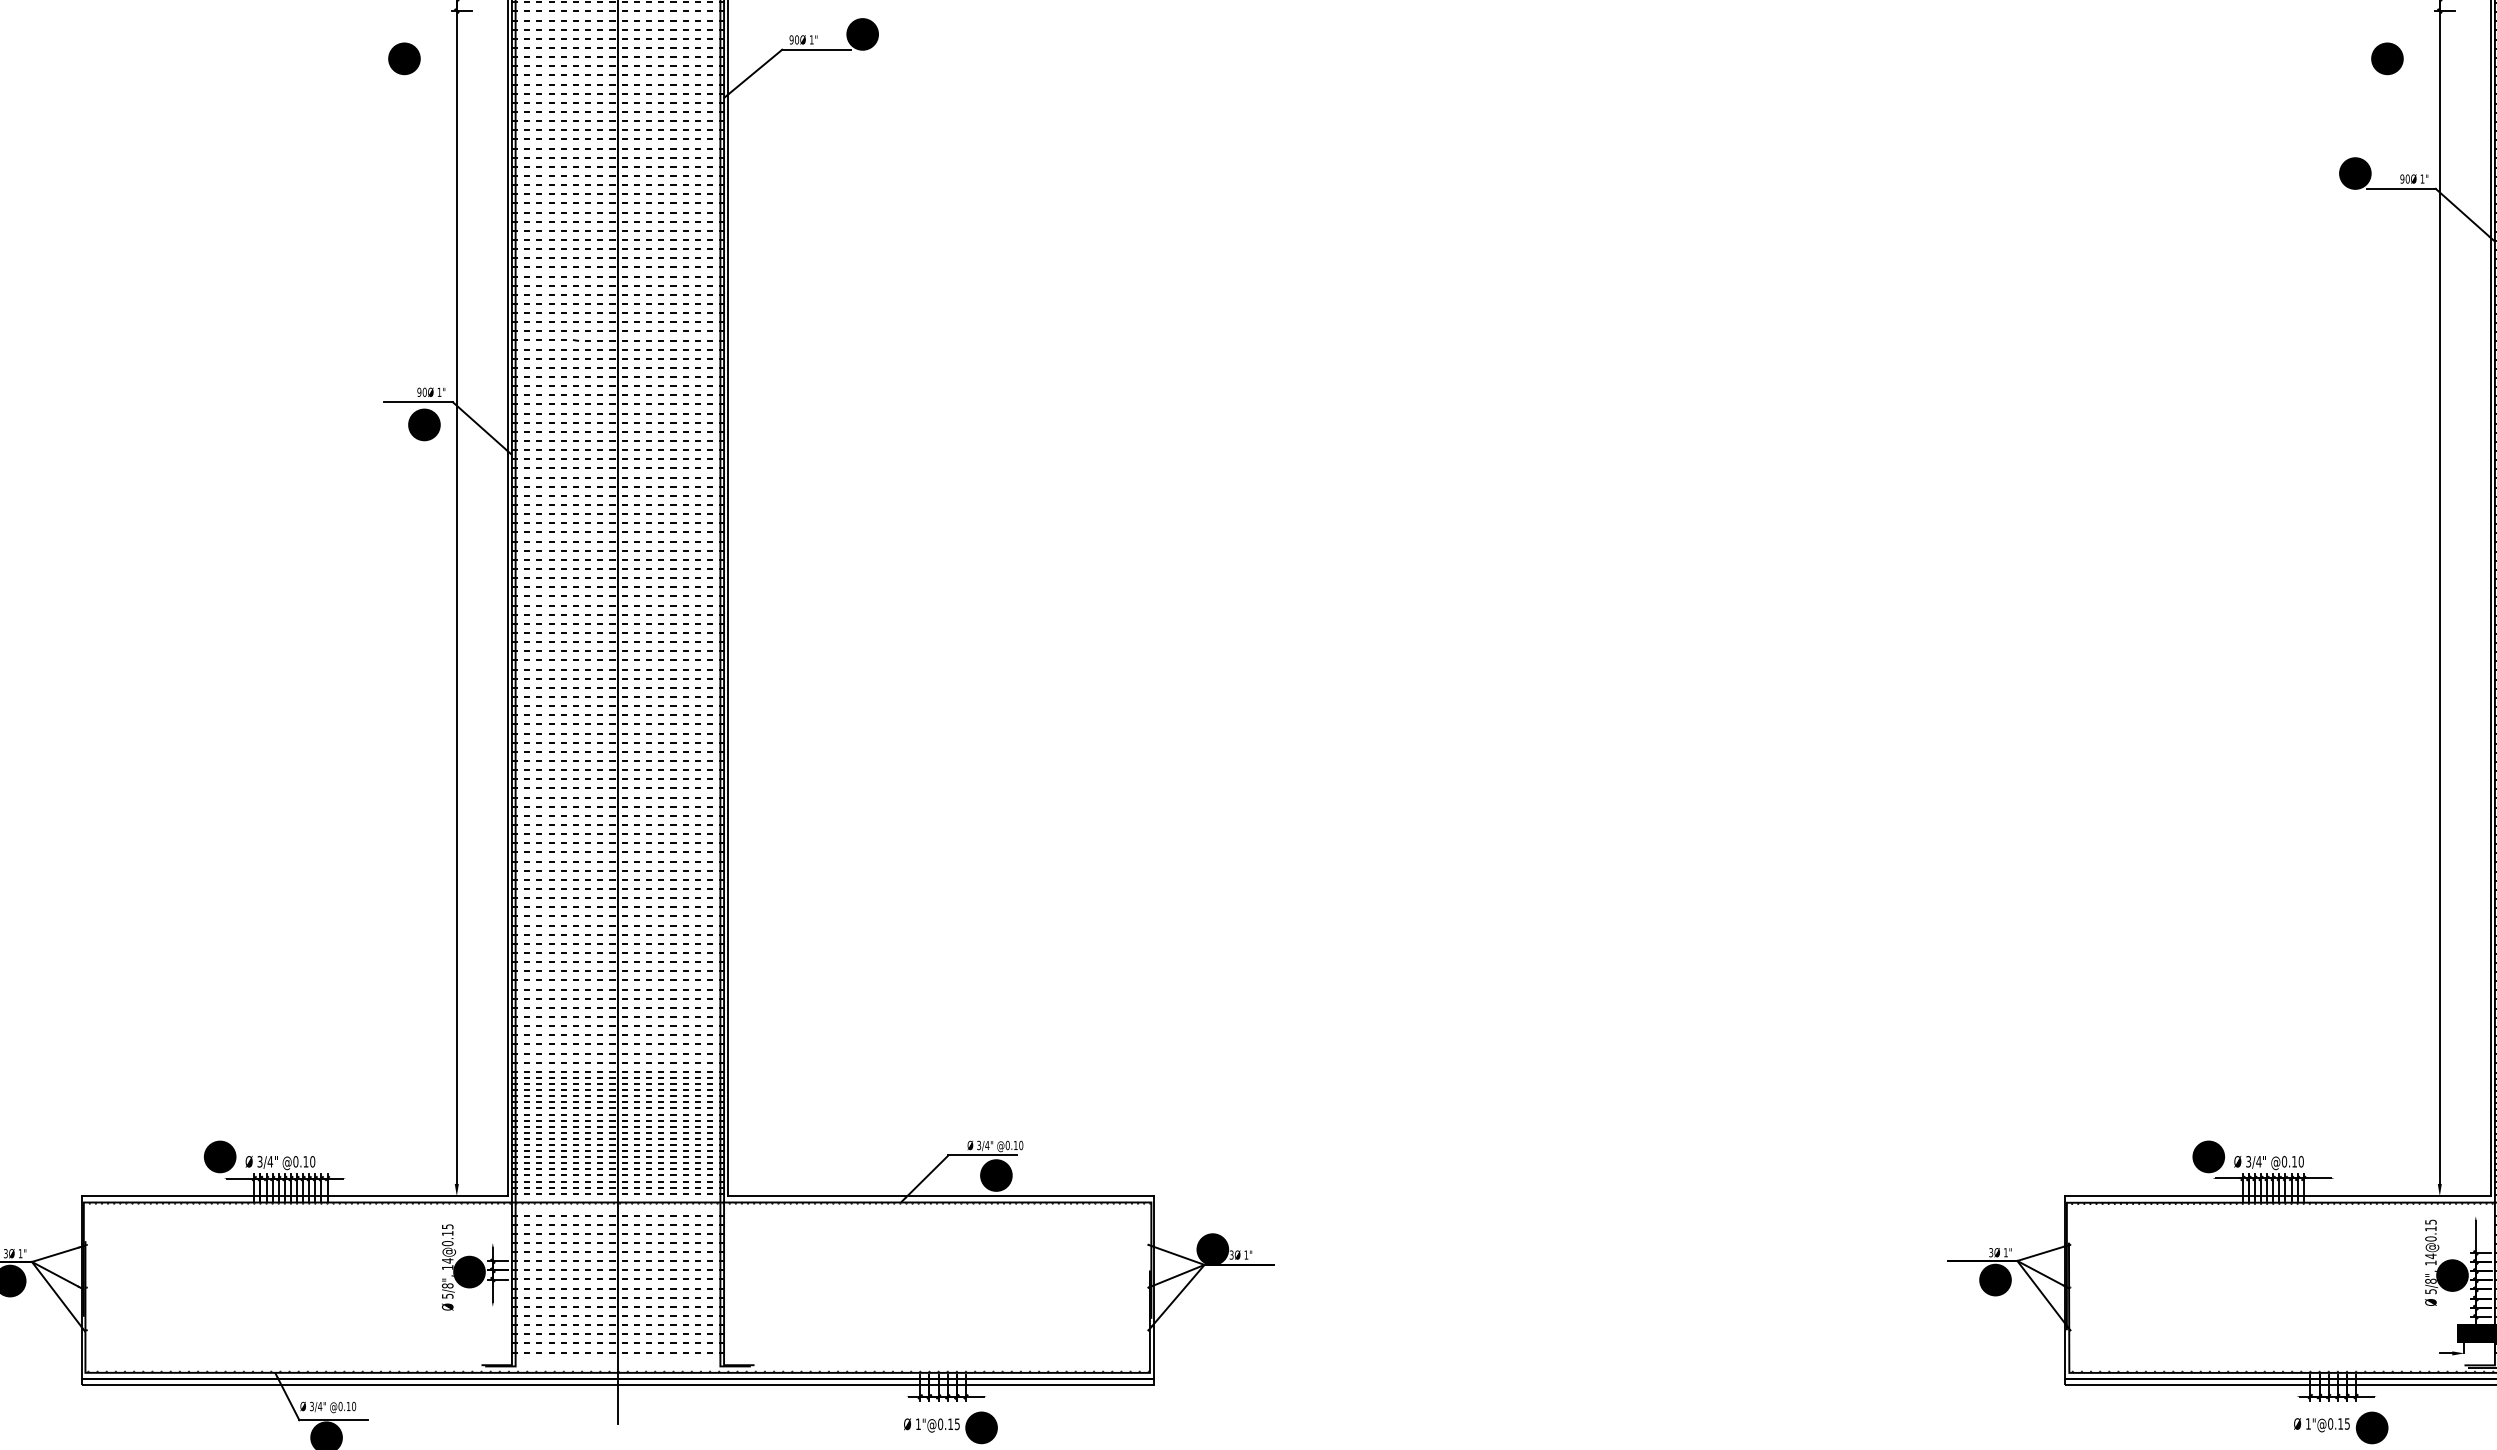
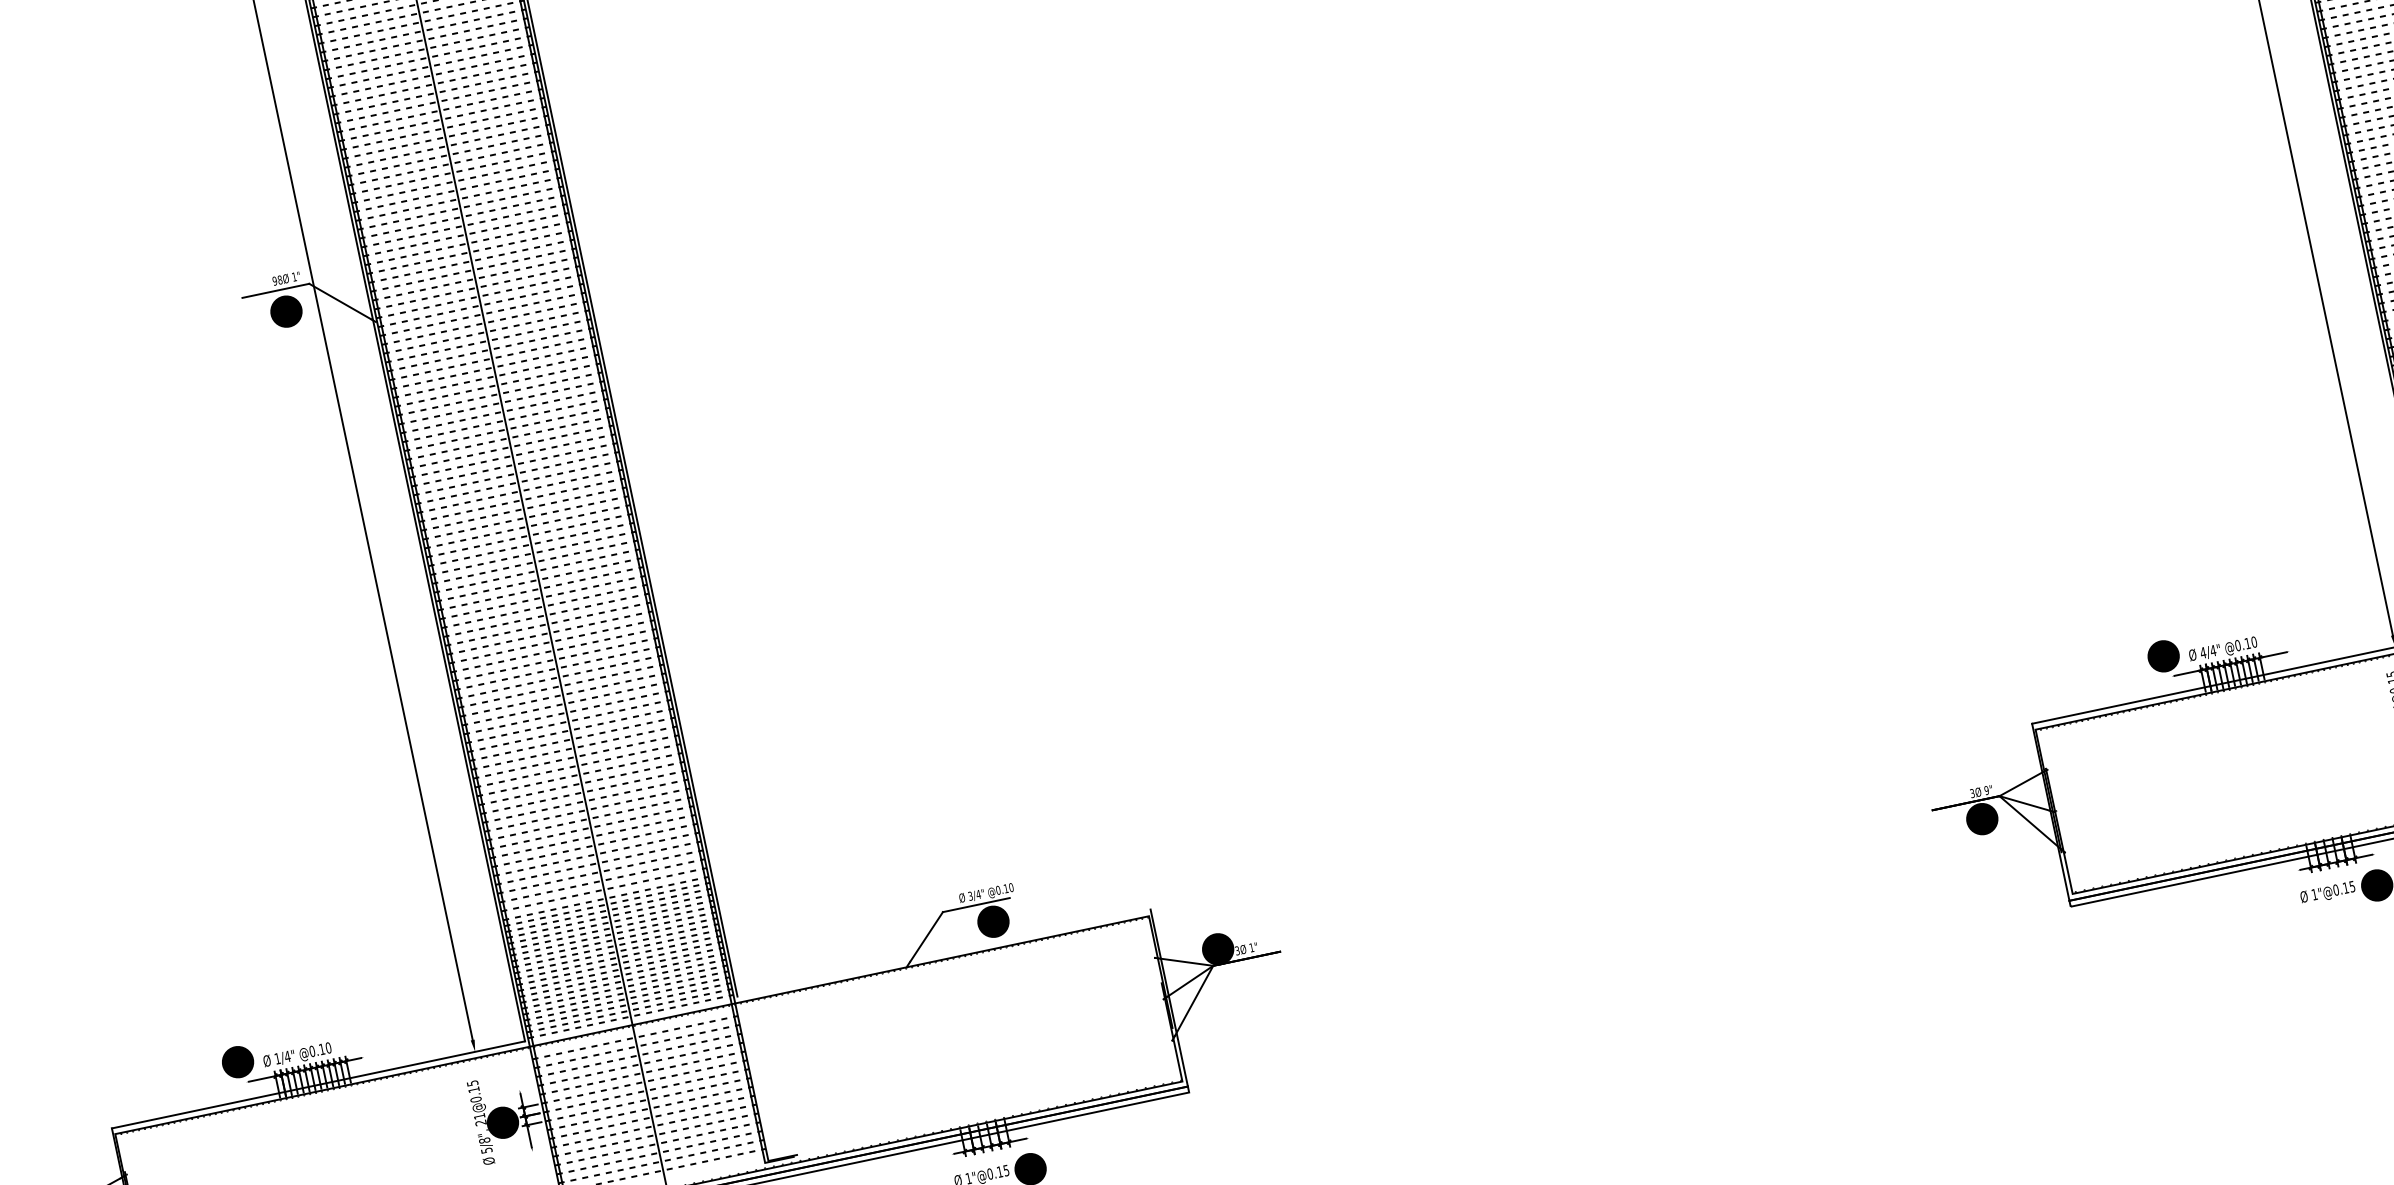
text: (424, 392) -> (279, 280), 90Ø -> 98Ø
text: (259, 1161) -> (277, 1058), 3/4 -> 1/4
text: (2248, 1161) -> (2203, 652), 3/4 -> 4/4
line: (940, 1196) -> (943, 953), removed
text: (2005, 1252) -> (1986, 790), 1" -> 9"
text: (447, 1264) -> (480, 1119), 14@0.15 -> 21@0.15

